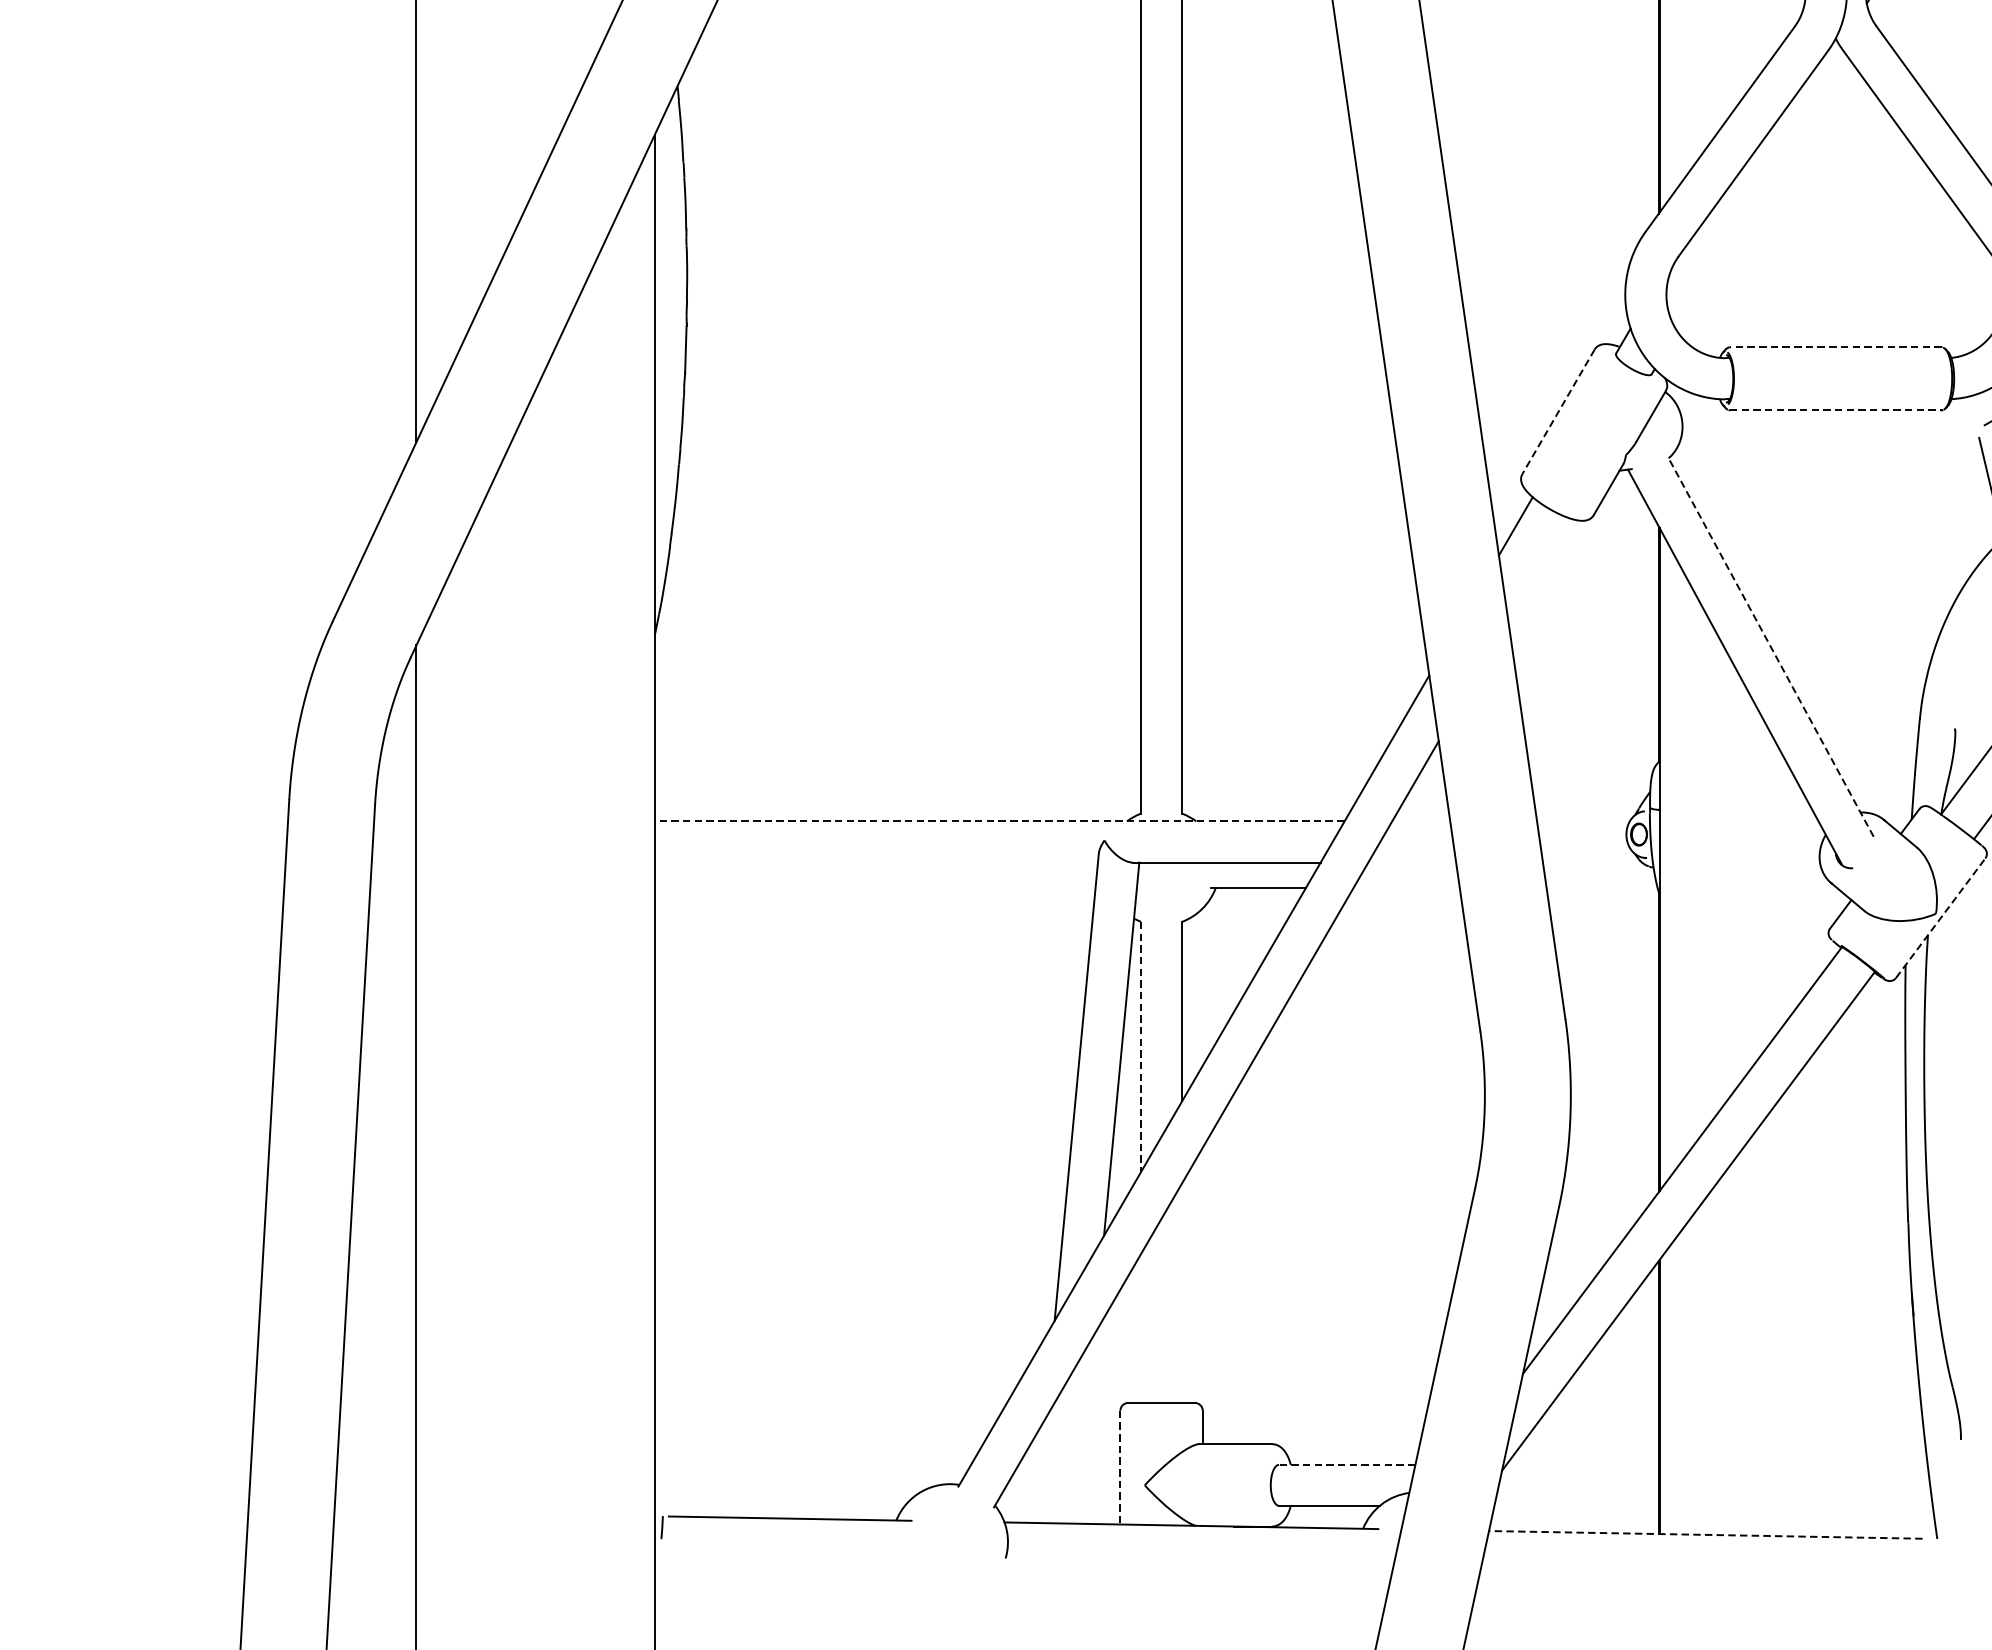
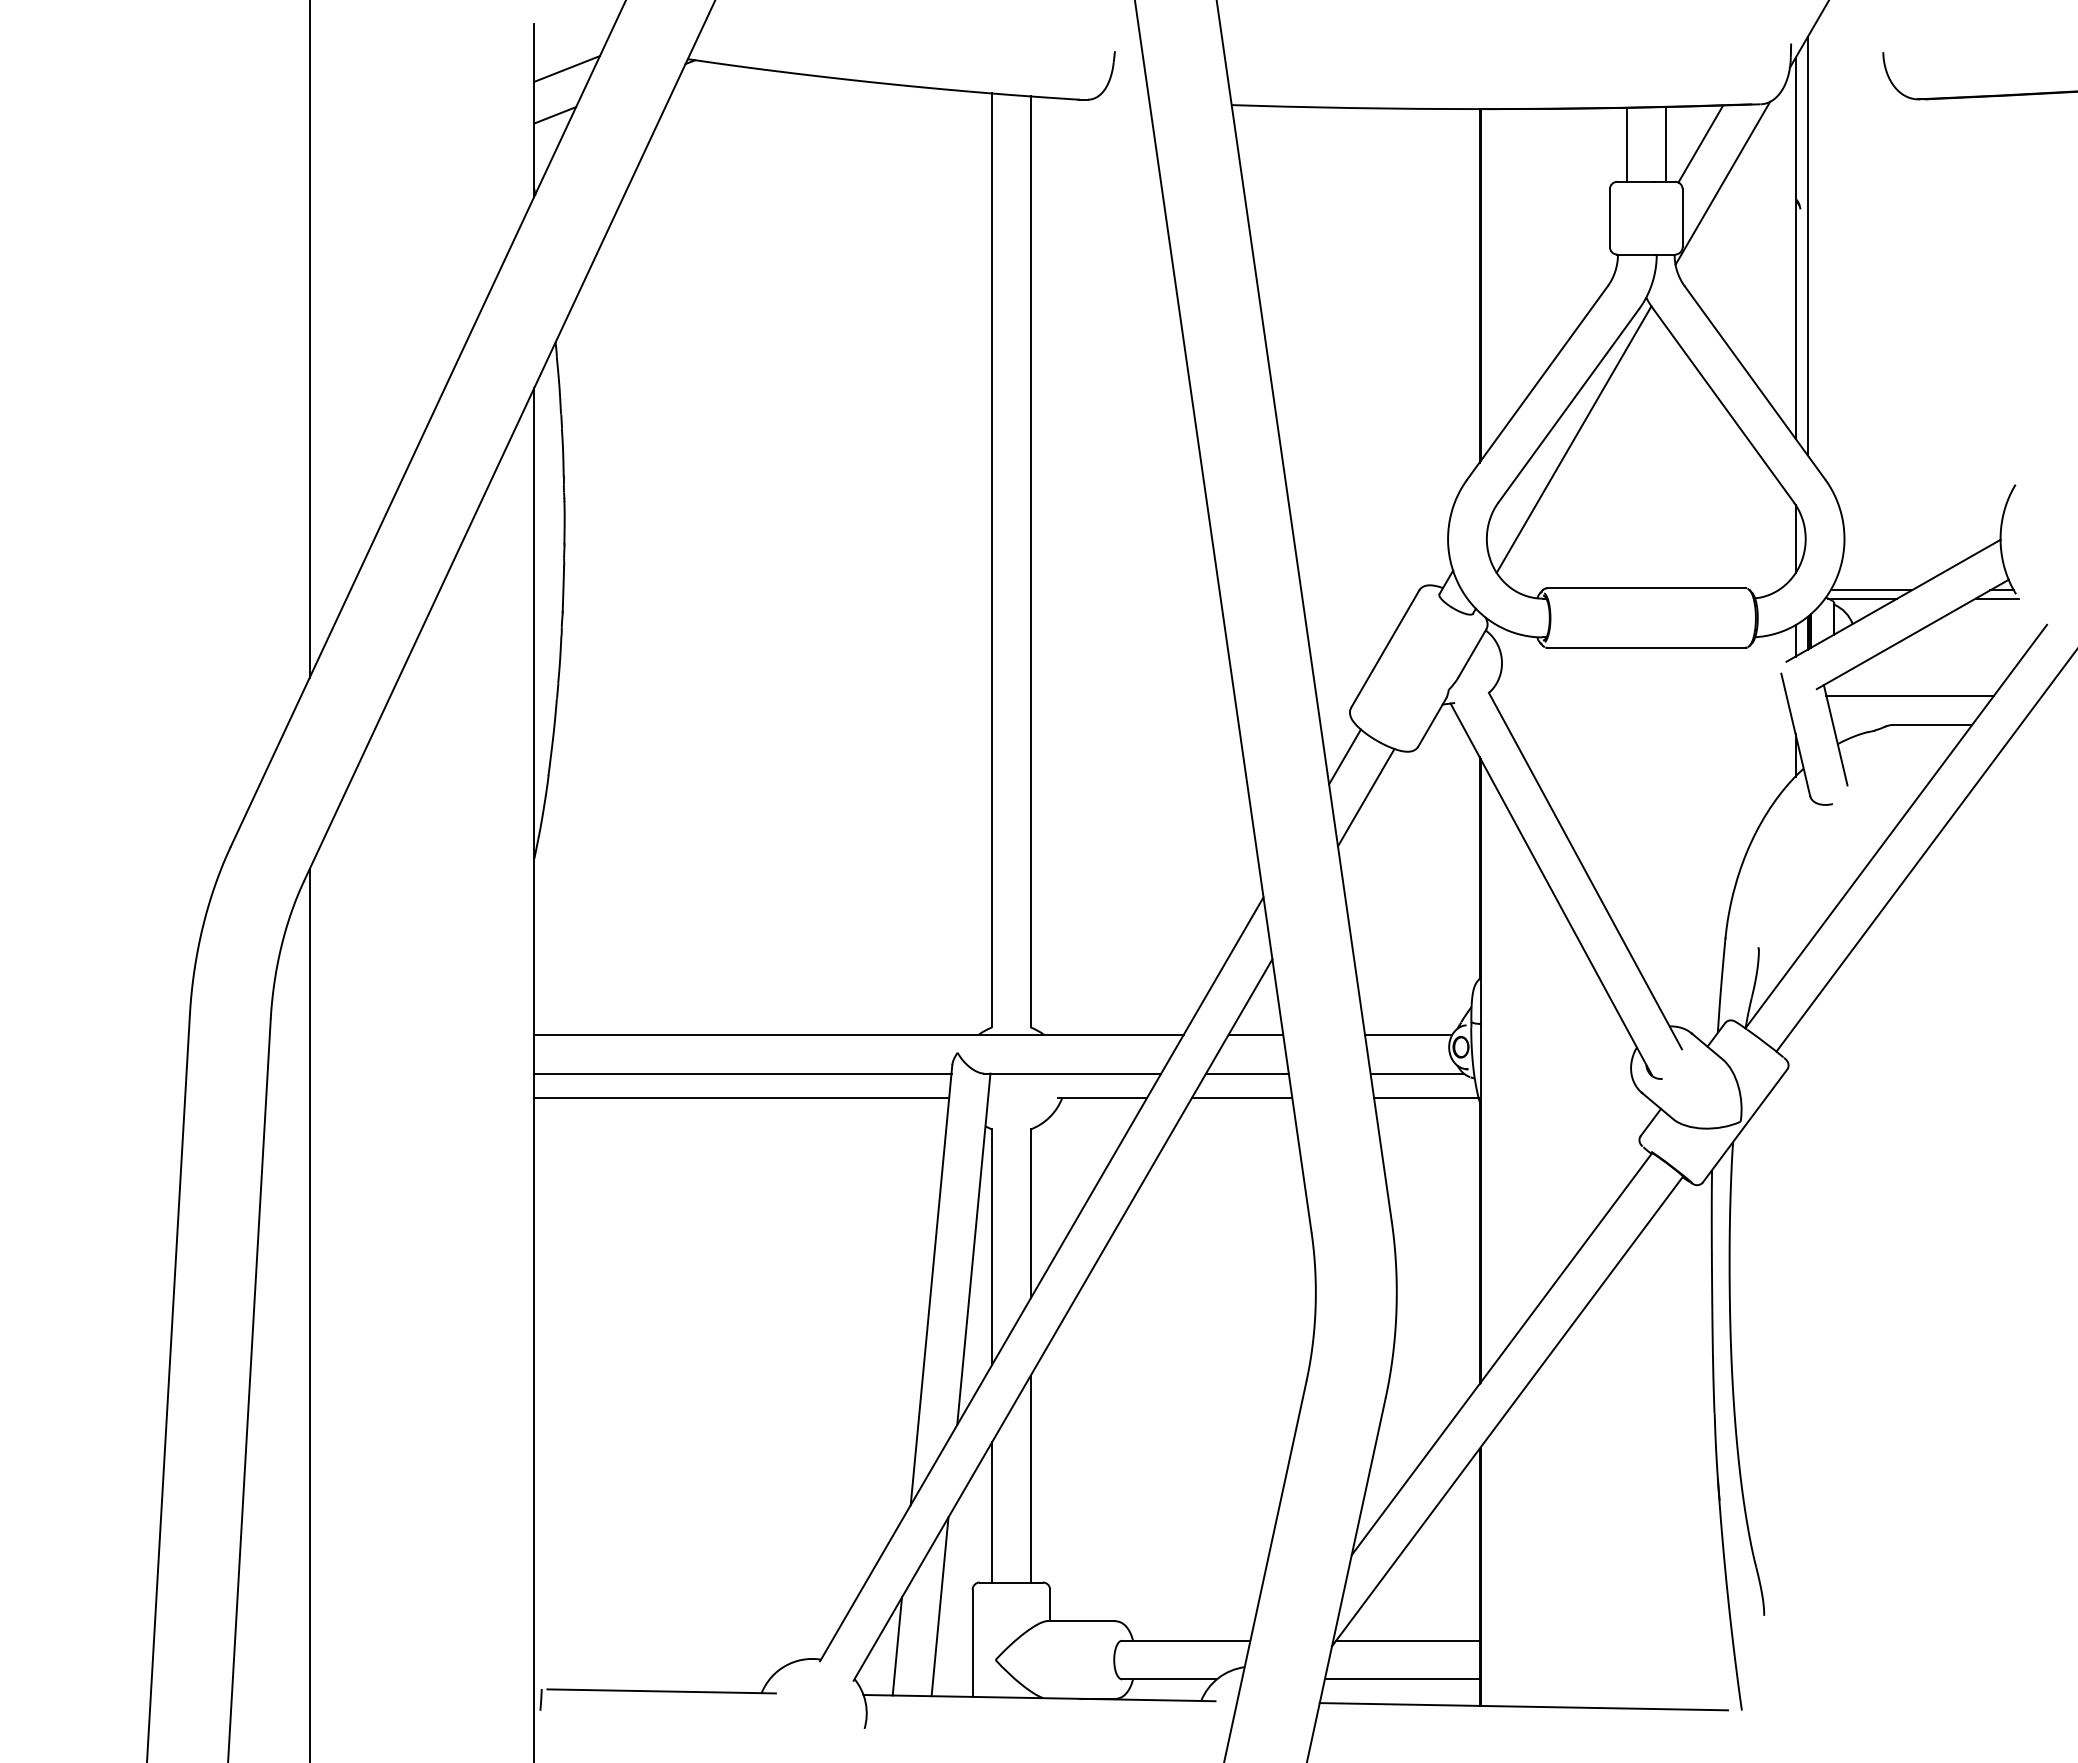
line: (1758, 189) -> (1573, 439), added
line: (1835, 347) -> (1646, 588), dashed -> solid
line: (1835, 410) -> (1646, 647), dashed -> solid
line: (1558, 412) -> (1385, 649), dashed -> solid
line: (1537, 569) -> (1365, 797), added
line: (1771, 647) -> (1585, 871), dashed -> solid
line: (1000, 821) -> (859, 1034), dashed -> solid
line: (1420, 821) -> (1255, 1034), added
line: (1583, 821) -> (1408, 1034), added
line: (876, 862) -> (742, 1073), added
line: (1412, 862) -> (1247, 1073), added
line: (1591, 862) -> (1416, 1073), added
line: (874, 887) -> (741, 1097), added
line: (1406, 887) -> (1242, 1097), added
line: (1602, 887) -> (1426, 1097), added
line: (1941, 917) -> (1745, 1125), dashed -> solid
line: (1141, 1047) -> (992, 1247), dashed -> solid
line: (1181, 1292) -> (1030, 1478), added
line: (1141, 1328) -> (992, 1512), added
line: (1085, 1428) -> (939, 1606), added
line: (1346, 1464) -> (1185, 1640), dashed -> solid
line: (1582, 1464) -> (1407, 1640), added
line: (1120, 1467) -> (972, 1643), dashed -> solid
line: (1040, 1470) -> (897, 1646), added
line: (1575, 1505) -> (1401, 1679), added
line: (1705, 1534) -> (1523, 1706), dashed -> solid

